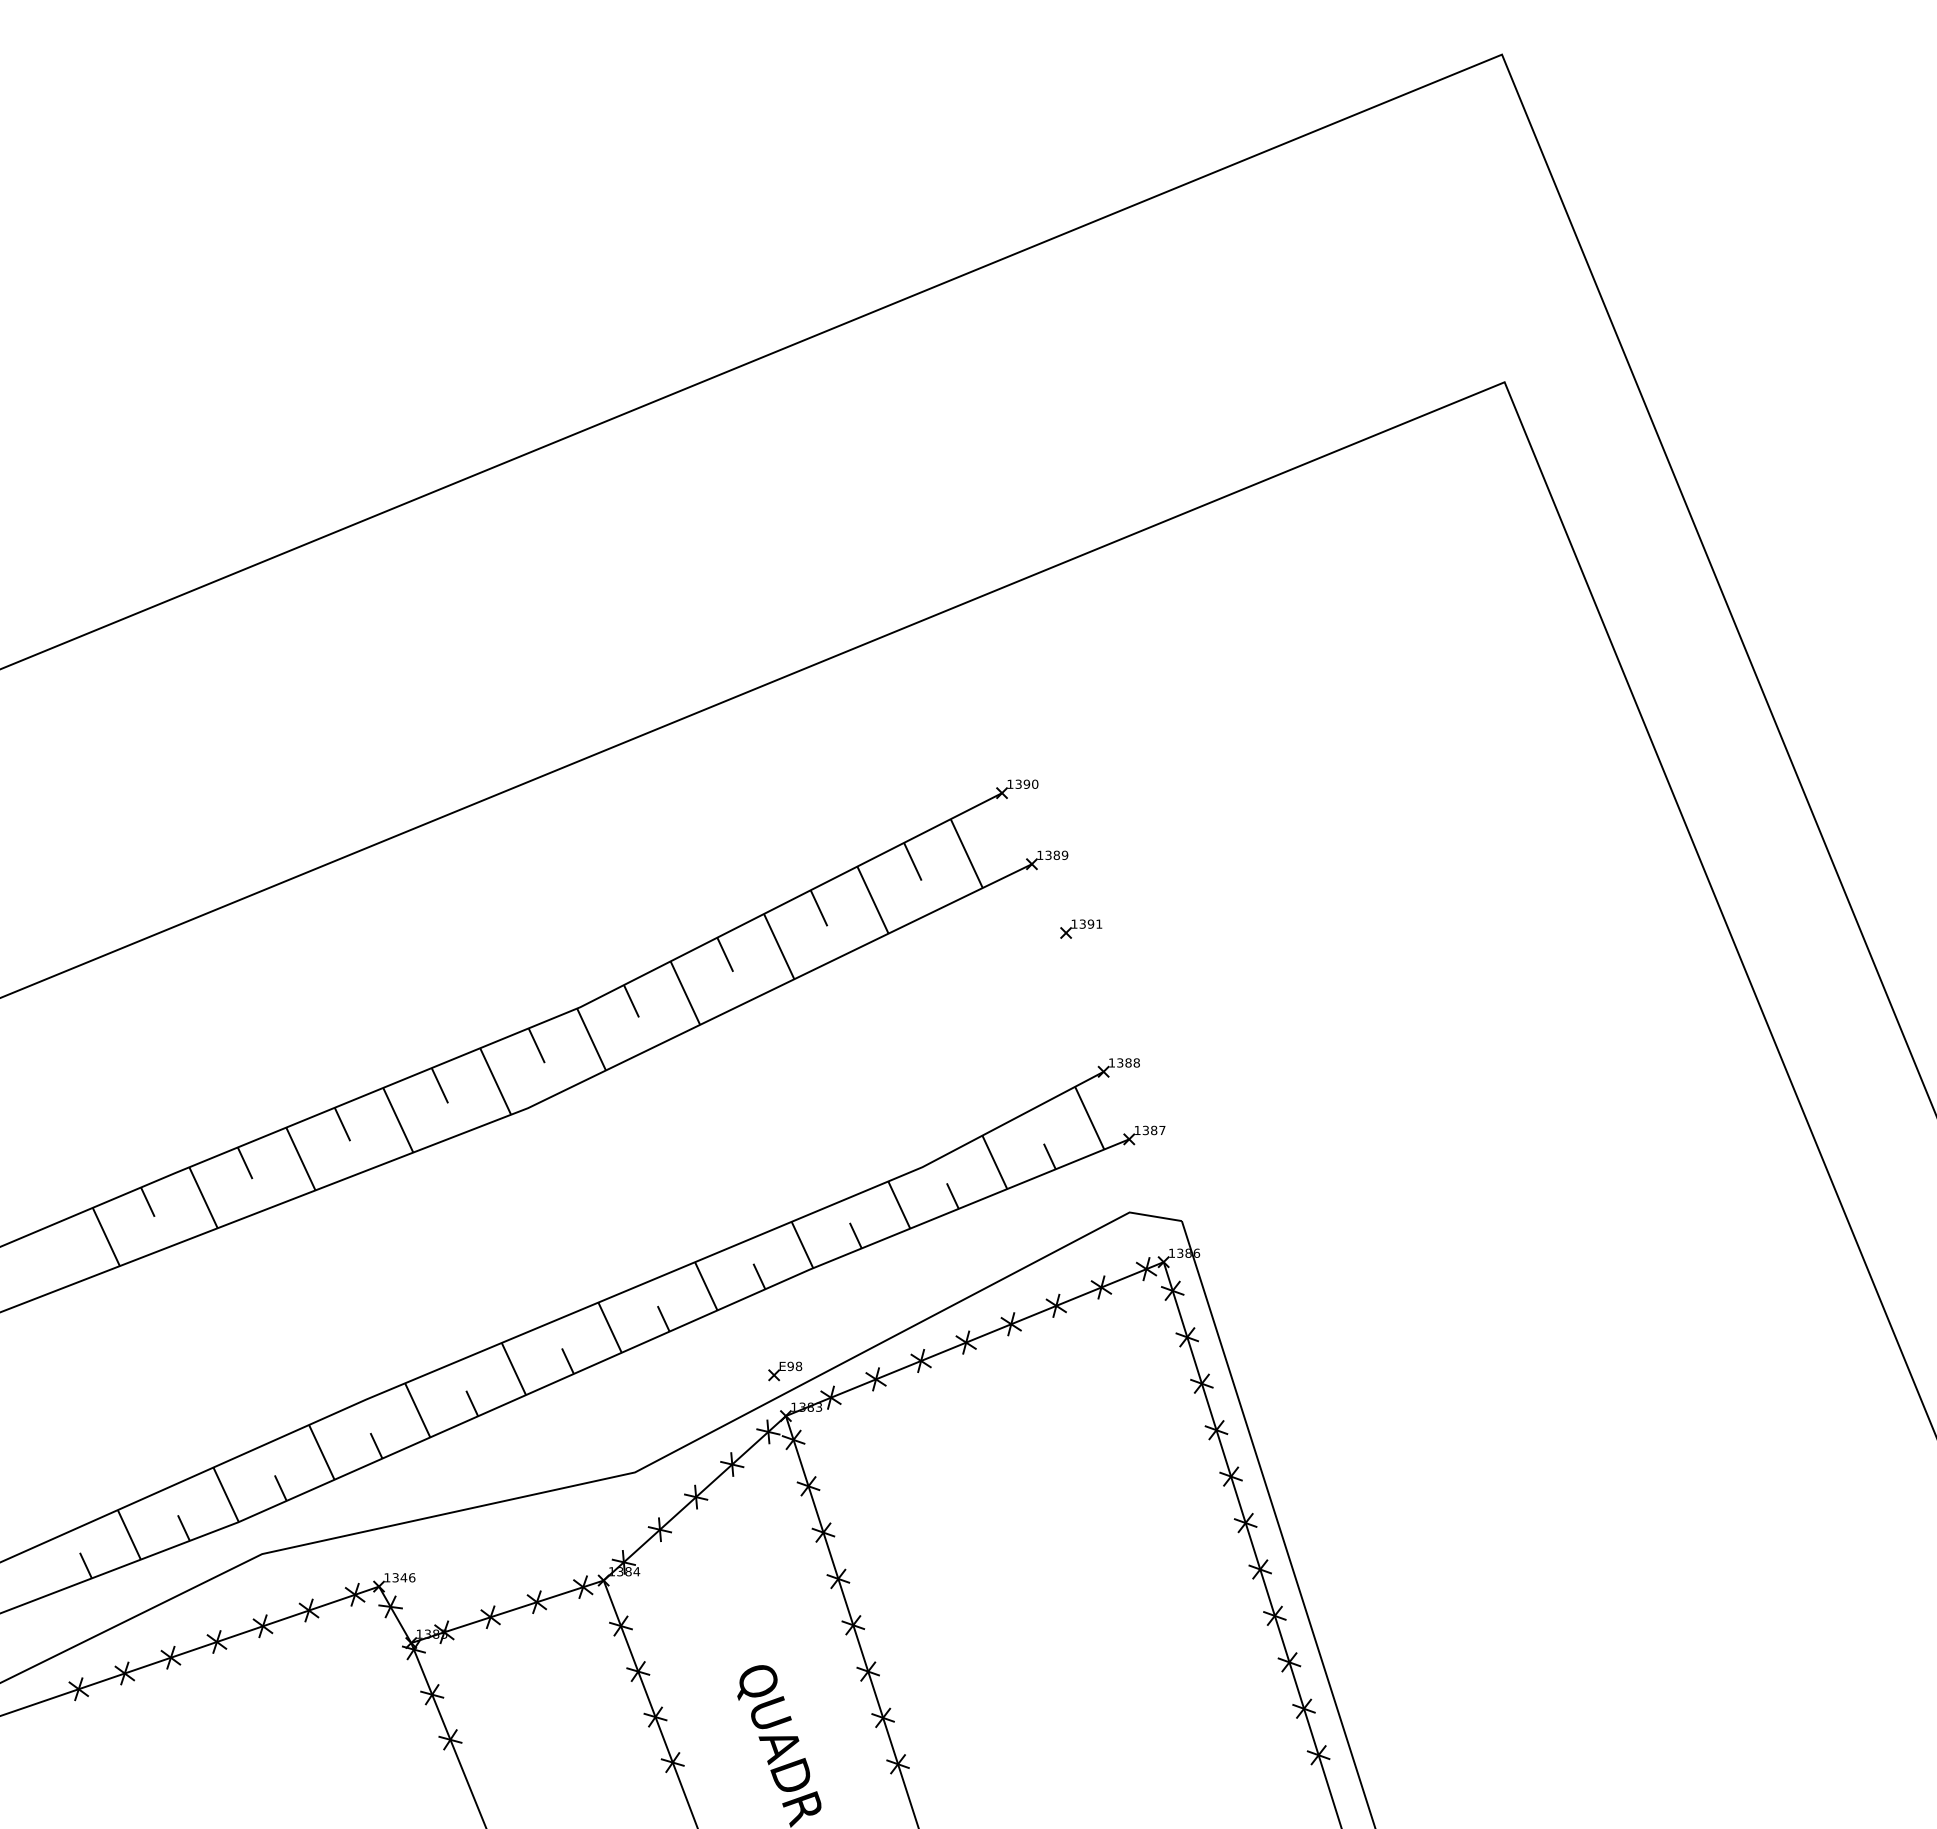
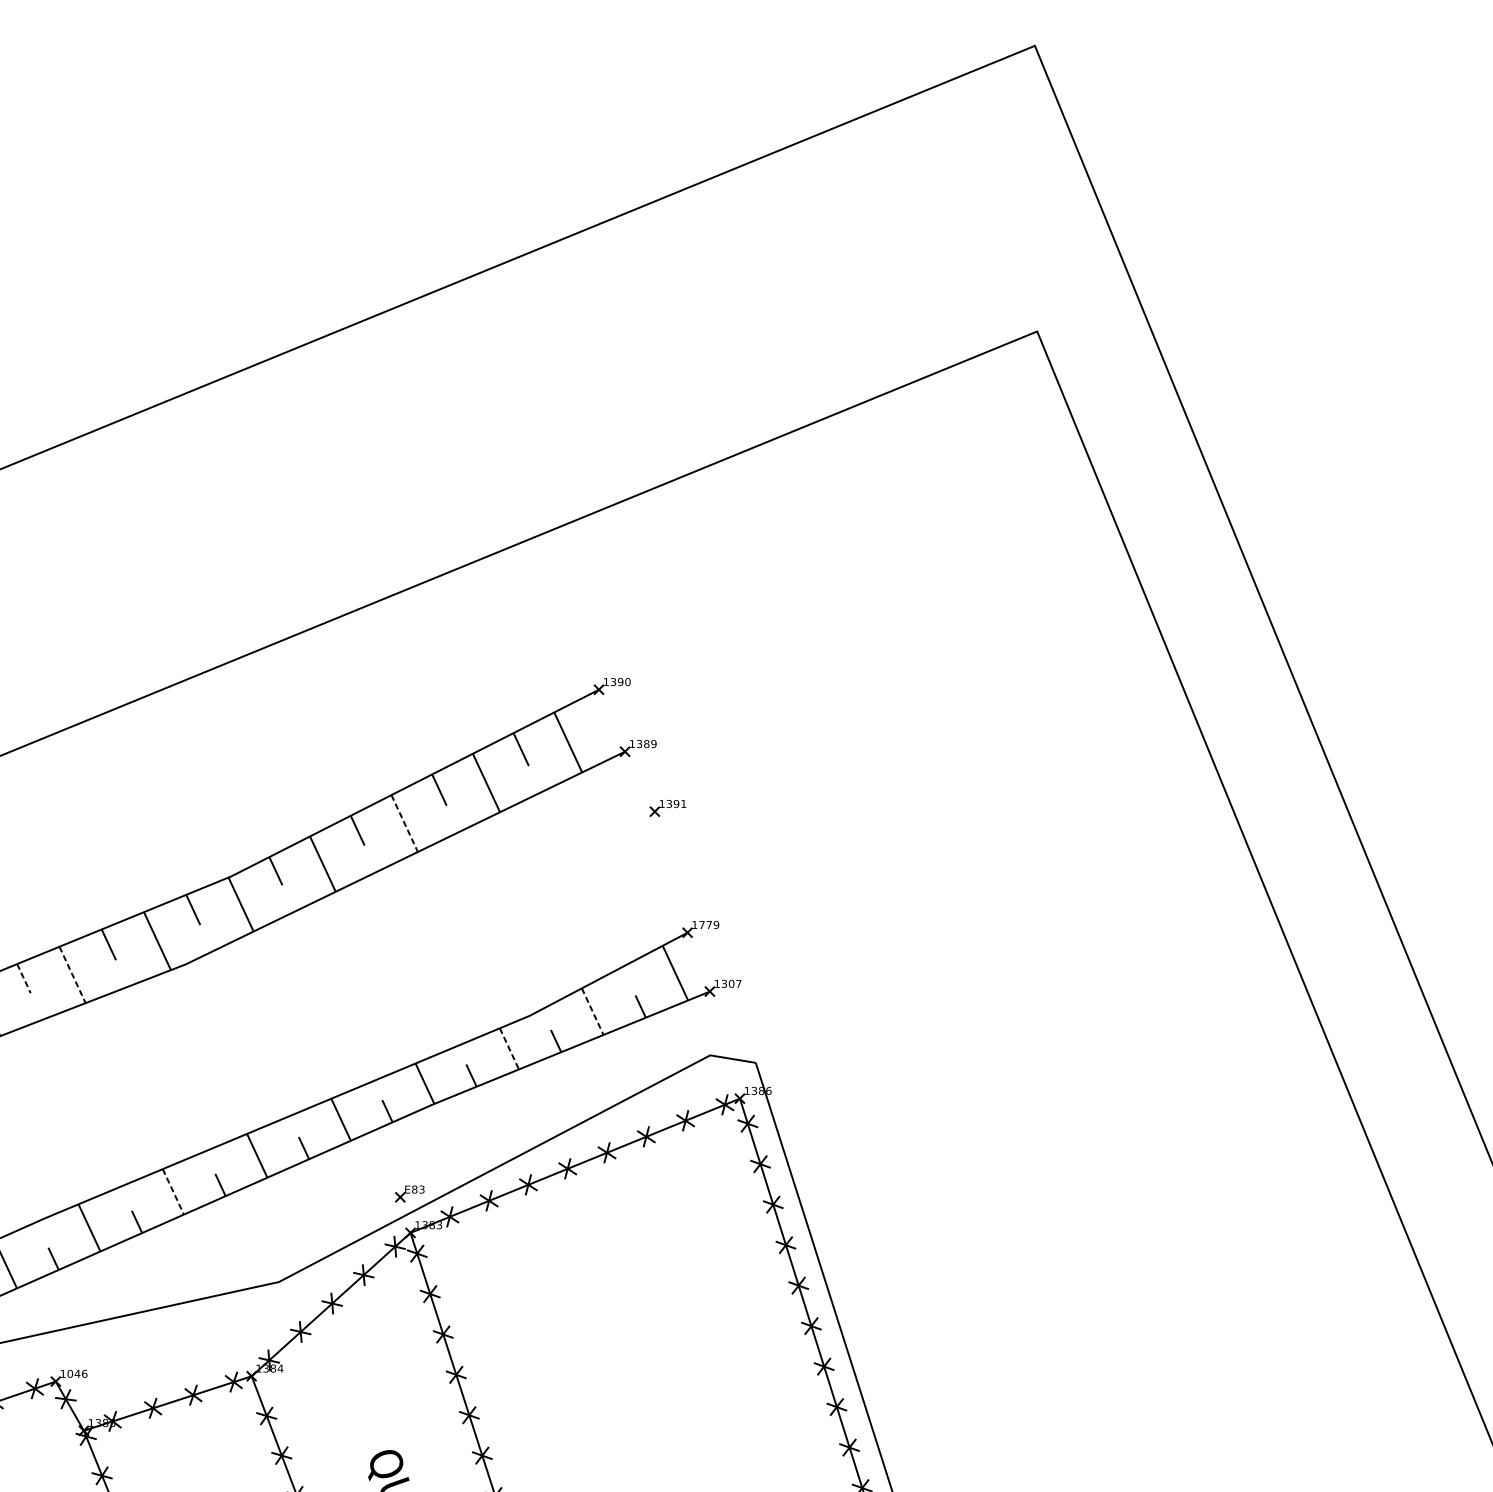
line: (779, 946) -> (404, 823), solid -> dashed
text: (1128, 1062) -> (709, 924), 1388 -> 1779
line: (398, 1120) -> (72, 975), solid -> dashed
line: (342, 1124) -> (23, 978), solid -> dashed
text: (1154, 1130) -> (731, 983), 1387 -> 1307
line: (995, 1162) -> (593, 1011), solid -> dashed
line: (899, 1205) -> (509, 1049), solid -> dashed
text: (794, 1366) -> (418, 1189), E98 -> E83
line: (513, 1369) -> (173, 1192), solid -> dashed
text: (395, 1577) -> (70, 1373), 1346 -> 1046

